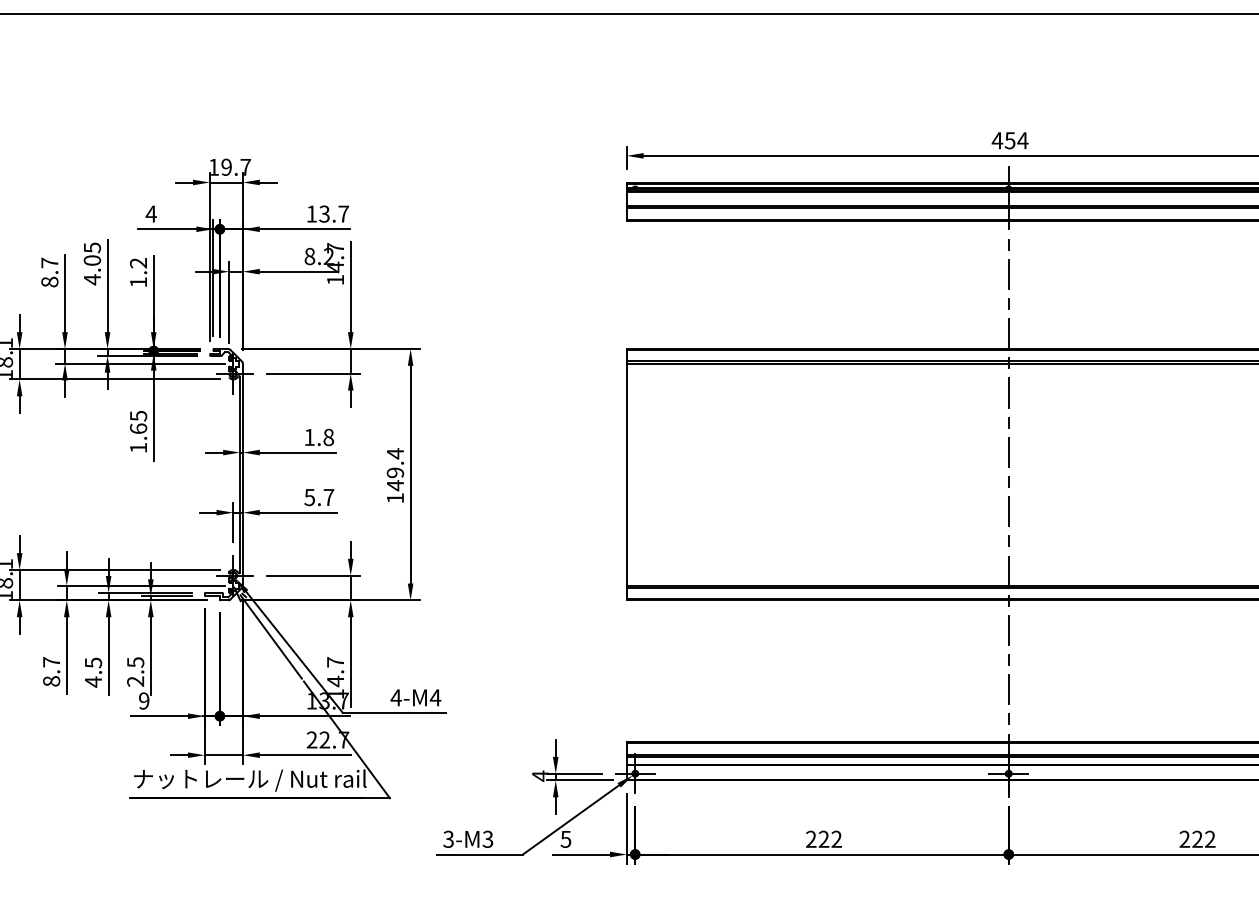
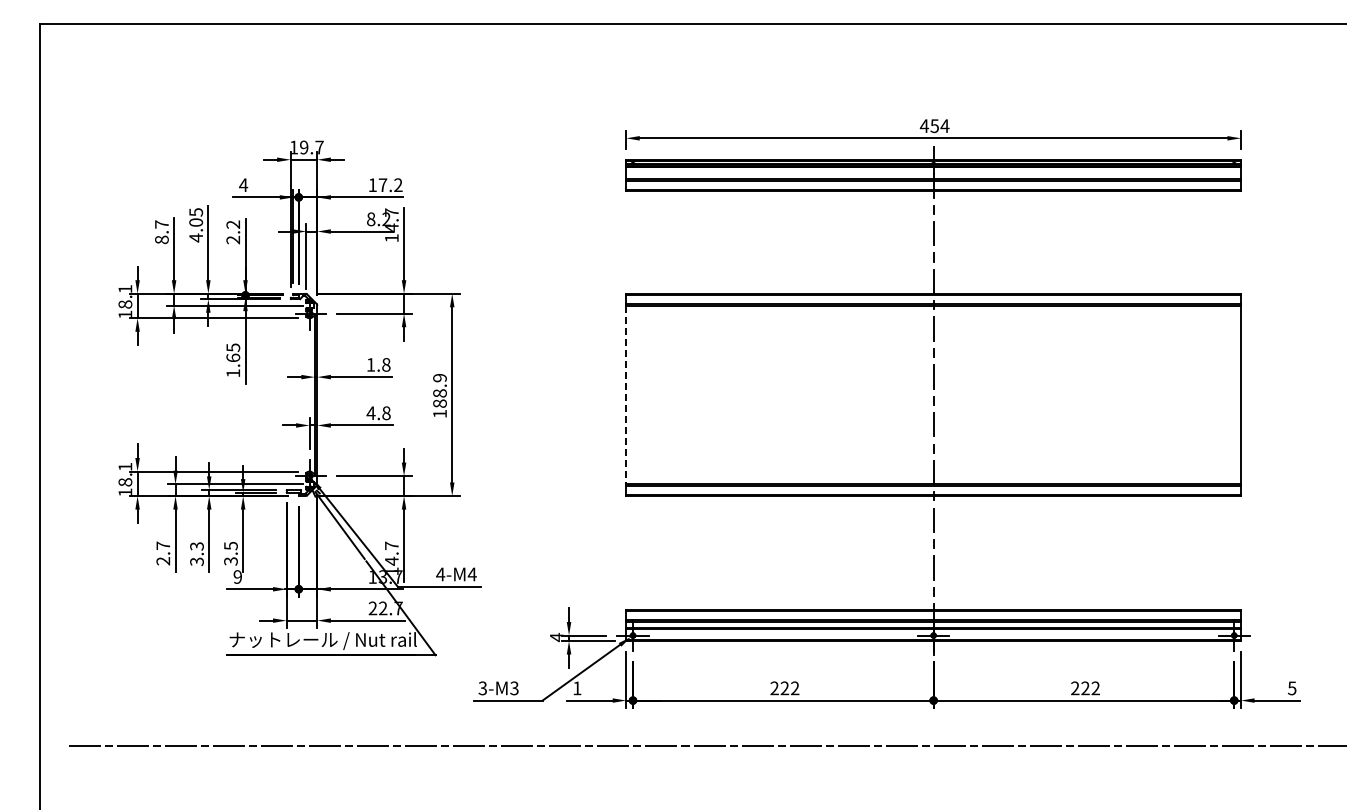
text: (333, 214) -> (390, 185), 13.7 -> 17.2
text: (137, 281) -> (232, 239), 1.2 -> 2.2
text: (394, 469) -> (439, 390), 149.4 -> 188.9
line: (627, 475) -> (626, 395), solid -> dashed
text: (318, 497) -> (378, 413), 5.7 -> 4.8
text: (92, 673) -> (196, 554), 4.5 -> 3.3
text: (51, 681) -> (163, 561), 8.7 -> 2.7
text: (135, 681) -> (230, 561), 2.5 -> 3.5
text: (566, 839) -> (577, 688), 5 -> 1

